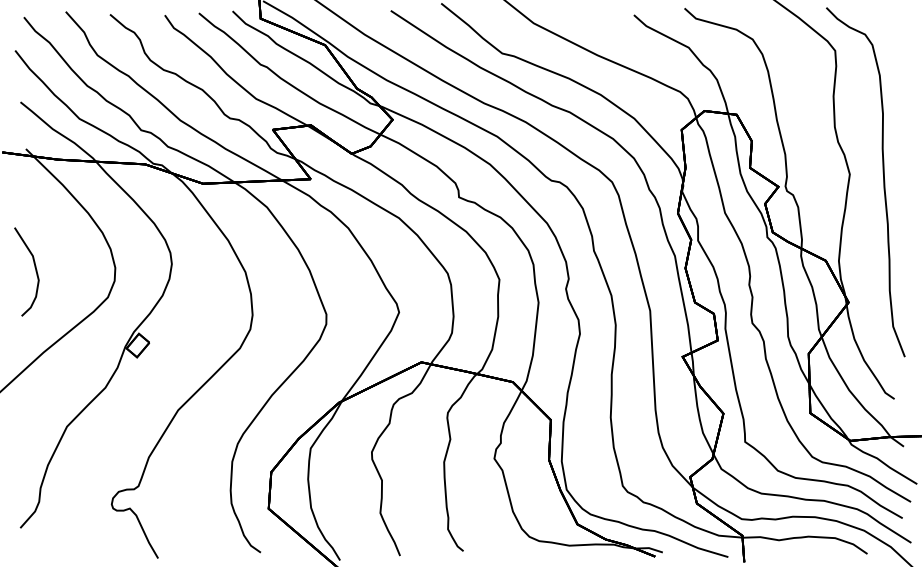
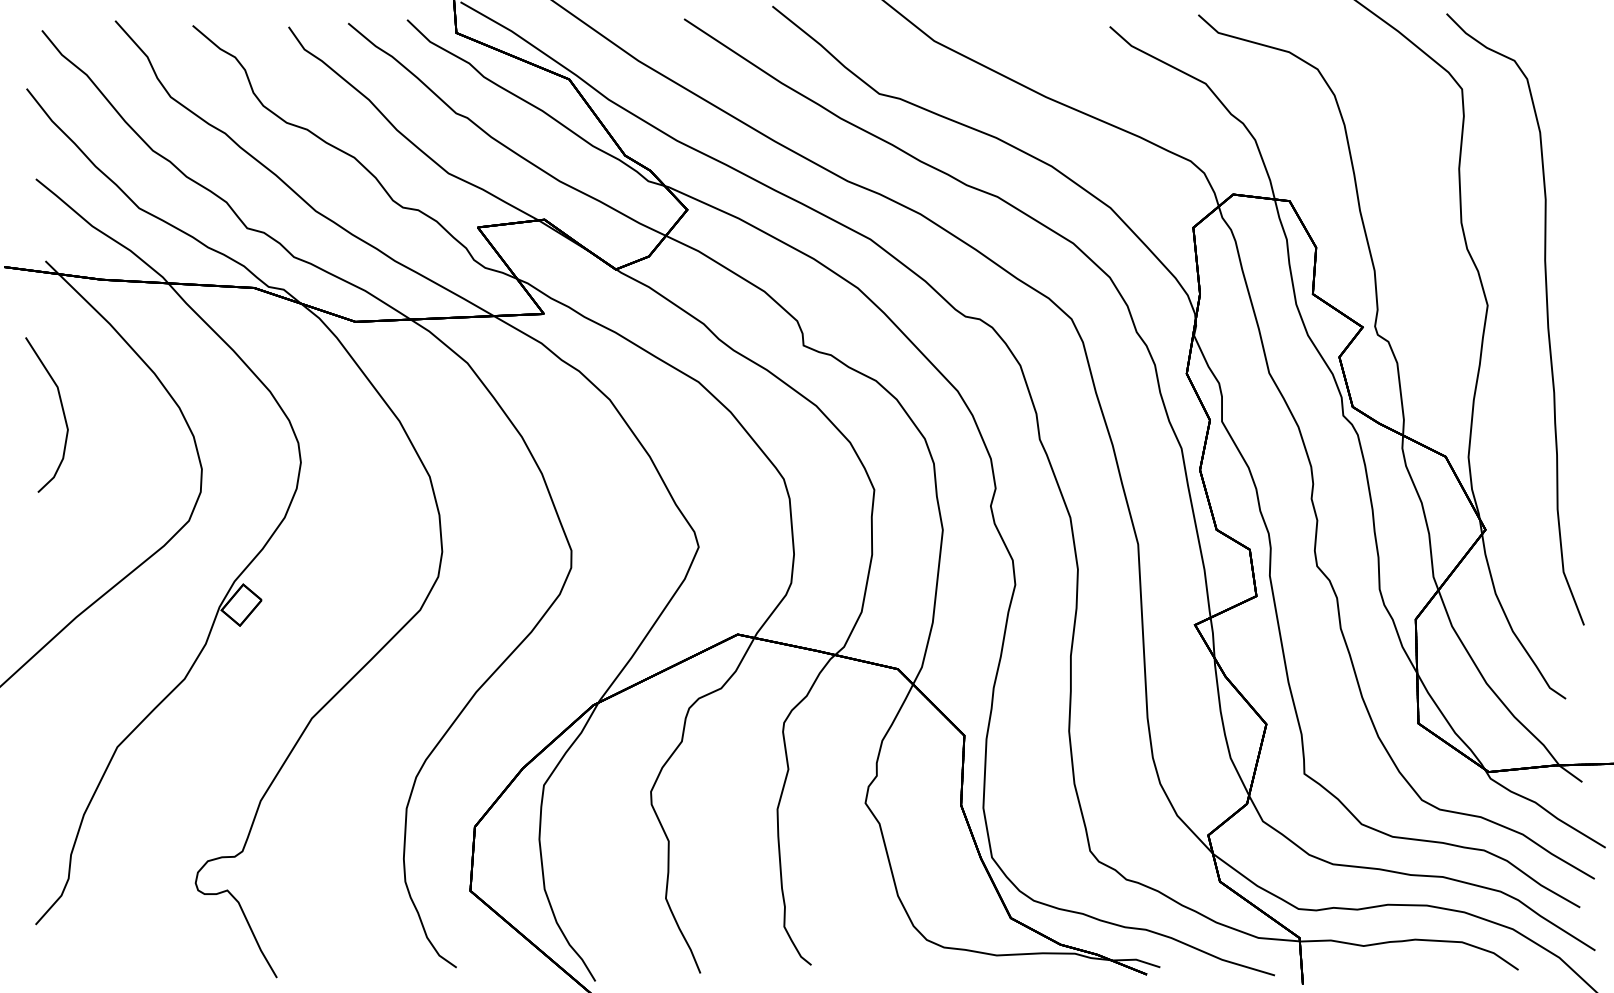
part: (34, 267) -> (60, 407), moved

